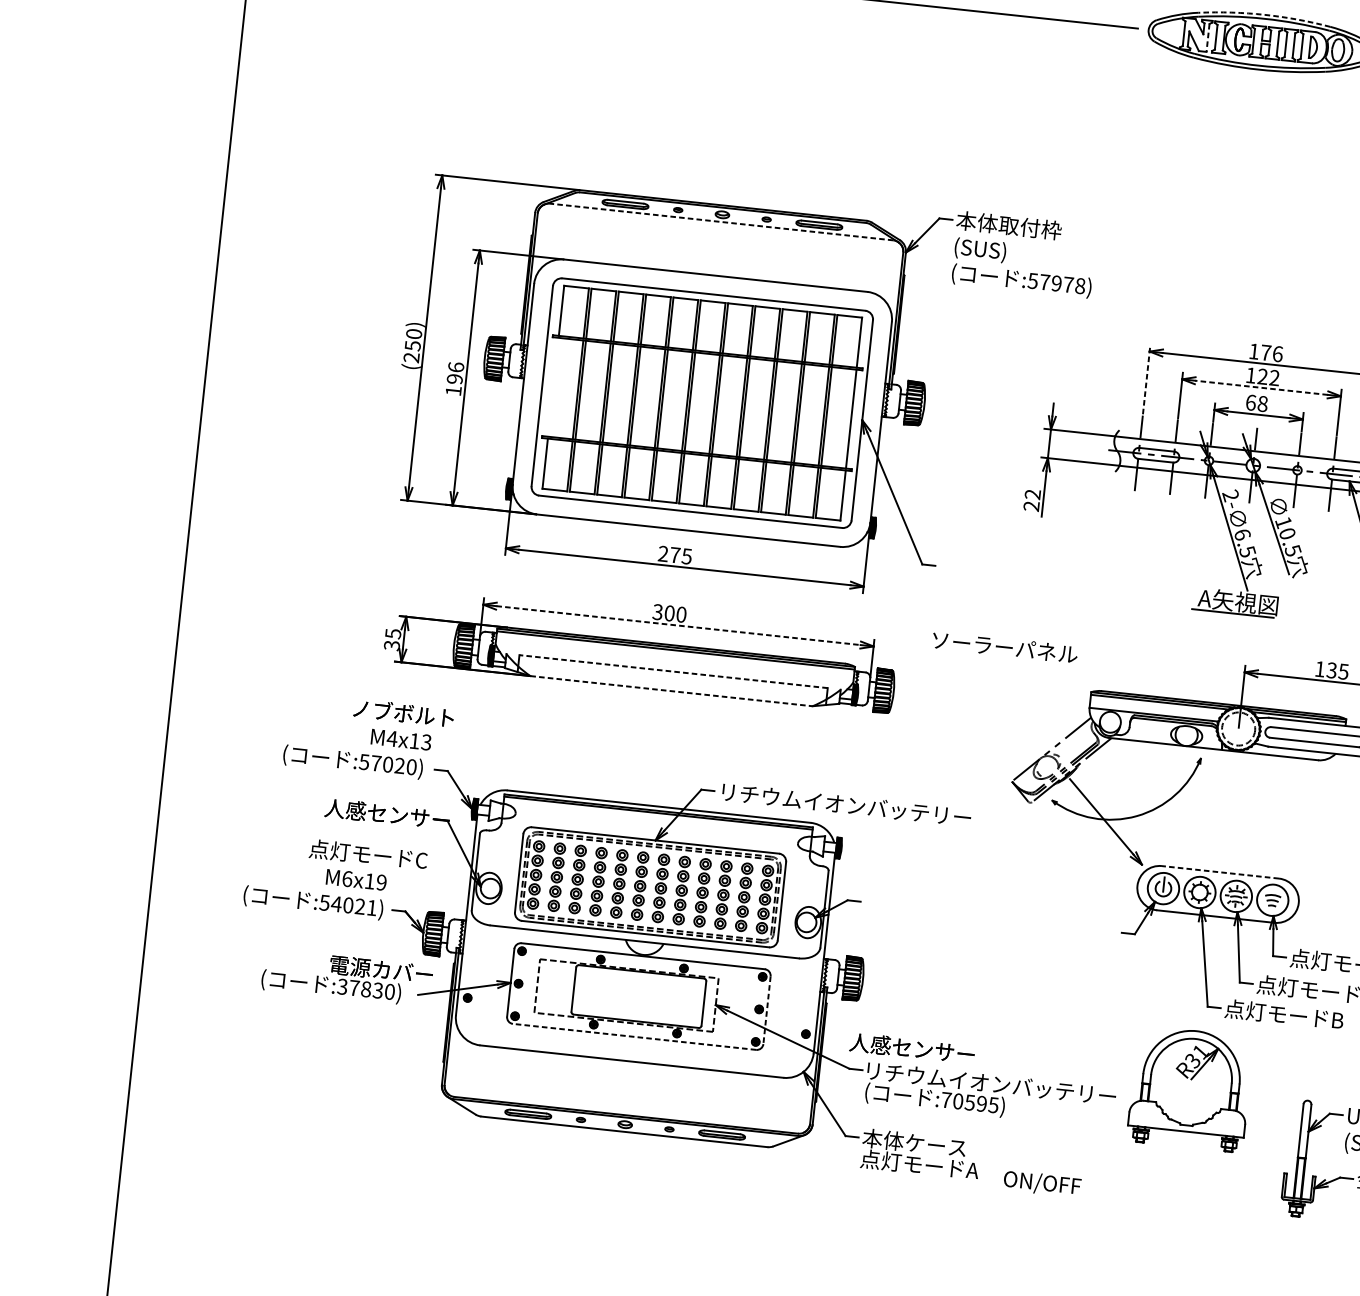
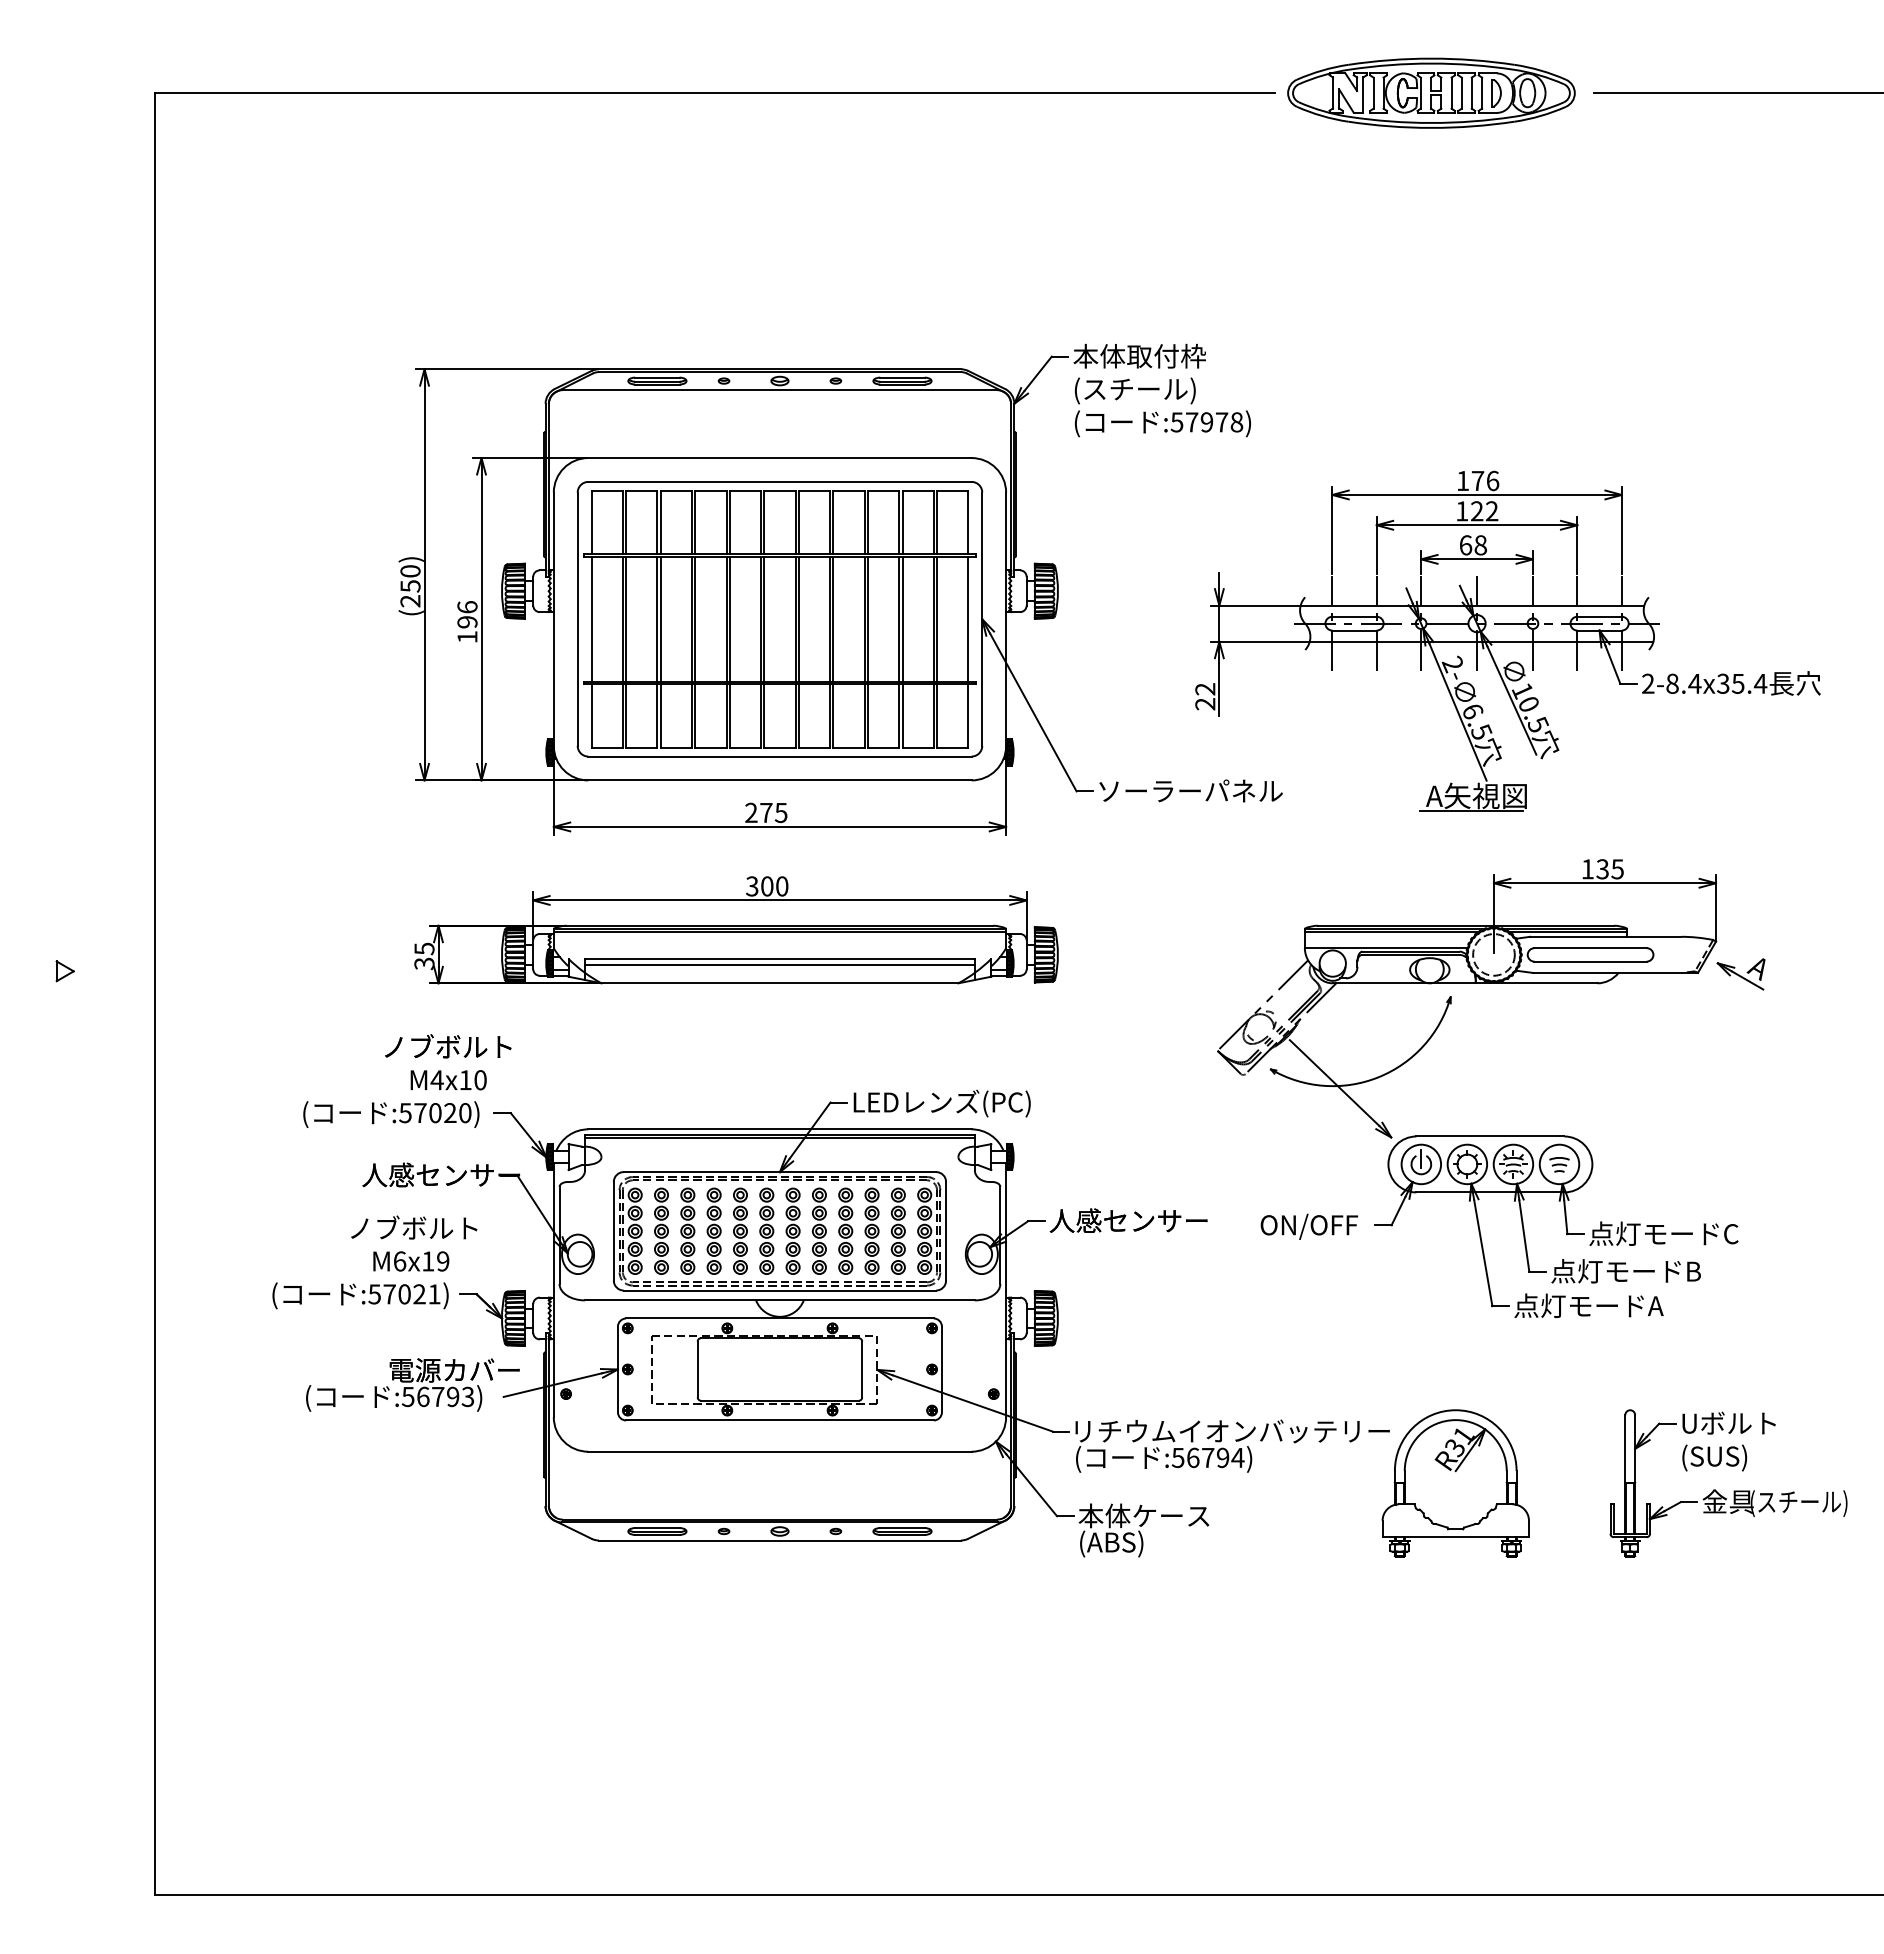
arc: (1265, 14) -> (1431, 58), dashed -> solid
line: (1208, 38) -> (1363, 95), dashed -> solid
line: (721, 222) -> (779, 390), dashed -> solid
text: (1005, 252) -> (1139, 390), (SUS) -> (スチール)
line: (1146, 379) -> (1332, 530), dashed -> solid
line: (553, 386) -> (591, 618), added
line: (1261, 388) -> (1477, 525), dashed -> solid
part: (106, 621) -> (64, 971), added
line: (678, 625) -> (780, 900), dashed -> solid
text: (1004, 646) -> (1190, 790), moved
line: (673, 671) -> (779, 958), dashed -> solid
line: (672, 677) -> (779, 965), added
line: (671, 691) -> (780, 983), dashed -> solid
text: (426, 742) -> (480, 1080), M4x13 -> M4x10
text: (845, 805) -> (1012, 1103), リチウムイオンバッテリー -> LEDレンズ(PC)
text: (368, 854) -> (422, 1227), 点灯モードC -> ノブボルト
line: (1219, 872) -> (1489, 1136), dashed -> solid
text: (336, 904) -> (389, 1294), :54021) -> :57021)
text: (366, 989) -> (438, 1396), :37830) -> :56793)
line: (766, 1010) -> (941, 1369), dashed -> solid
text: (1336, 1020) -> (1655, 1306), 点灯モードB -> 点灯モードA
line: (634, 1036) -> (779, 1420), dashed -> solid
text: (912, 1048) -> (1128, 1220), moved
part: (1190, 1089) -> (1455, 1483), moved
text: (969, 1102) -> (1207, 1457), :70595) -> :56794)
text: (919, 1165) -> (1153, 1543), 点灯モードA -> (ABS)
text: (1041, 1183) -> (1308, 1226), moved

